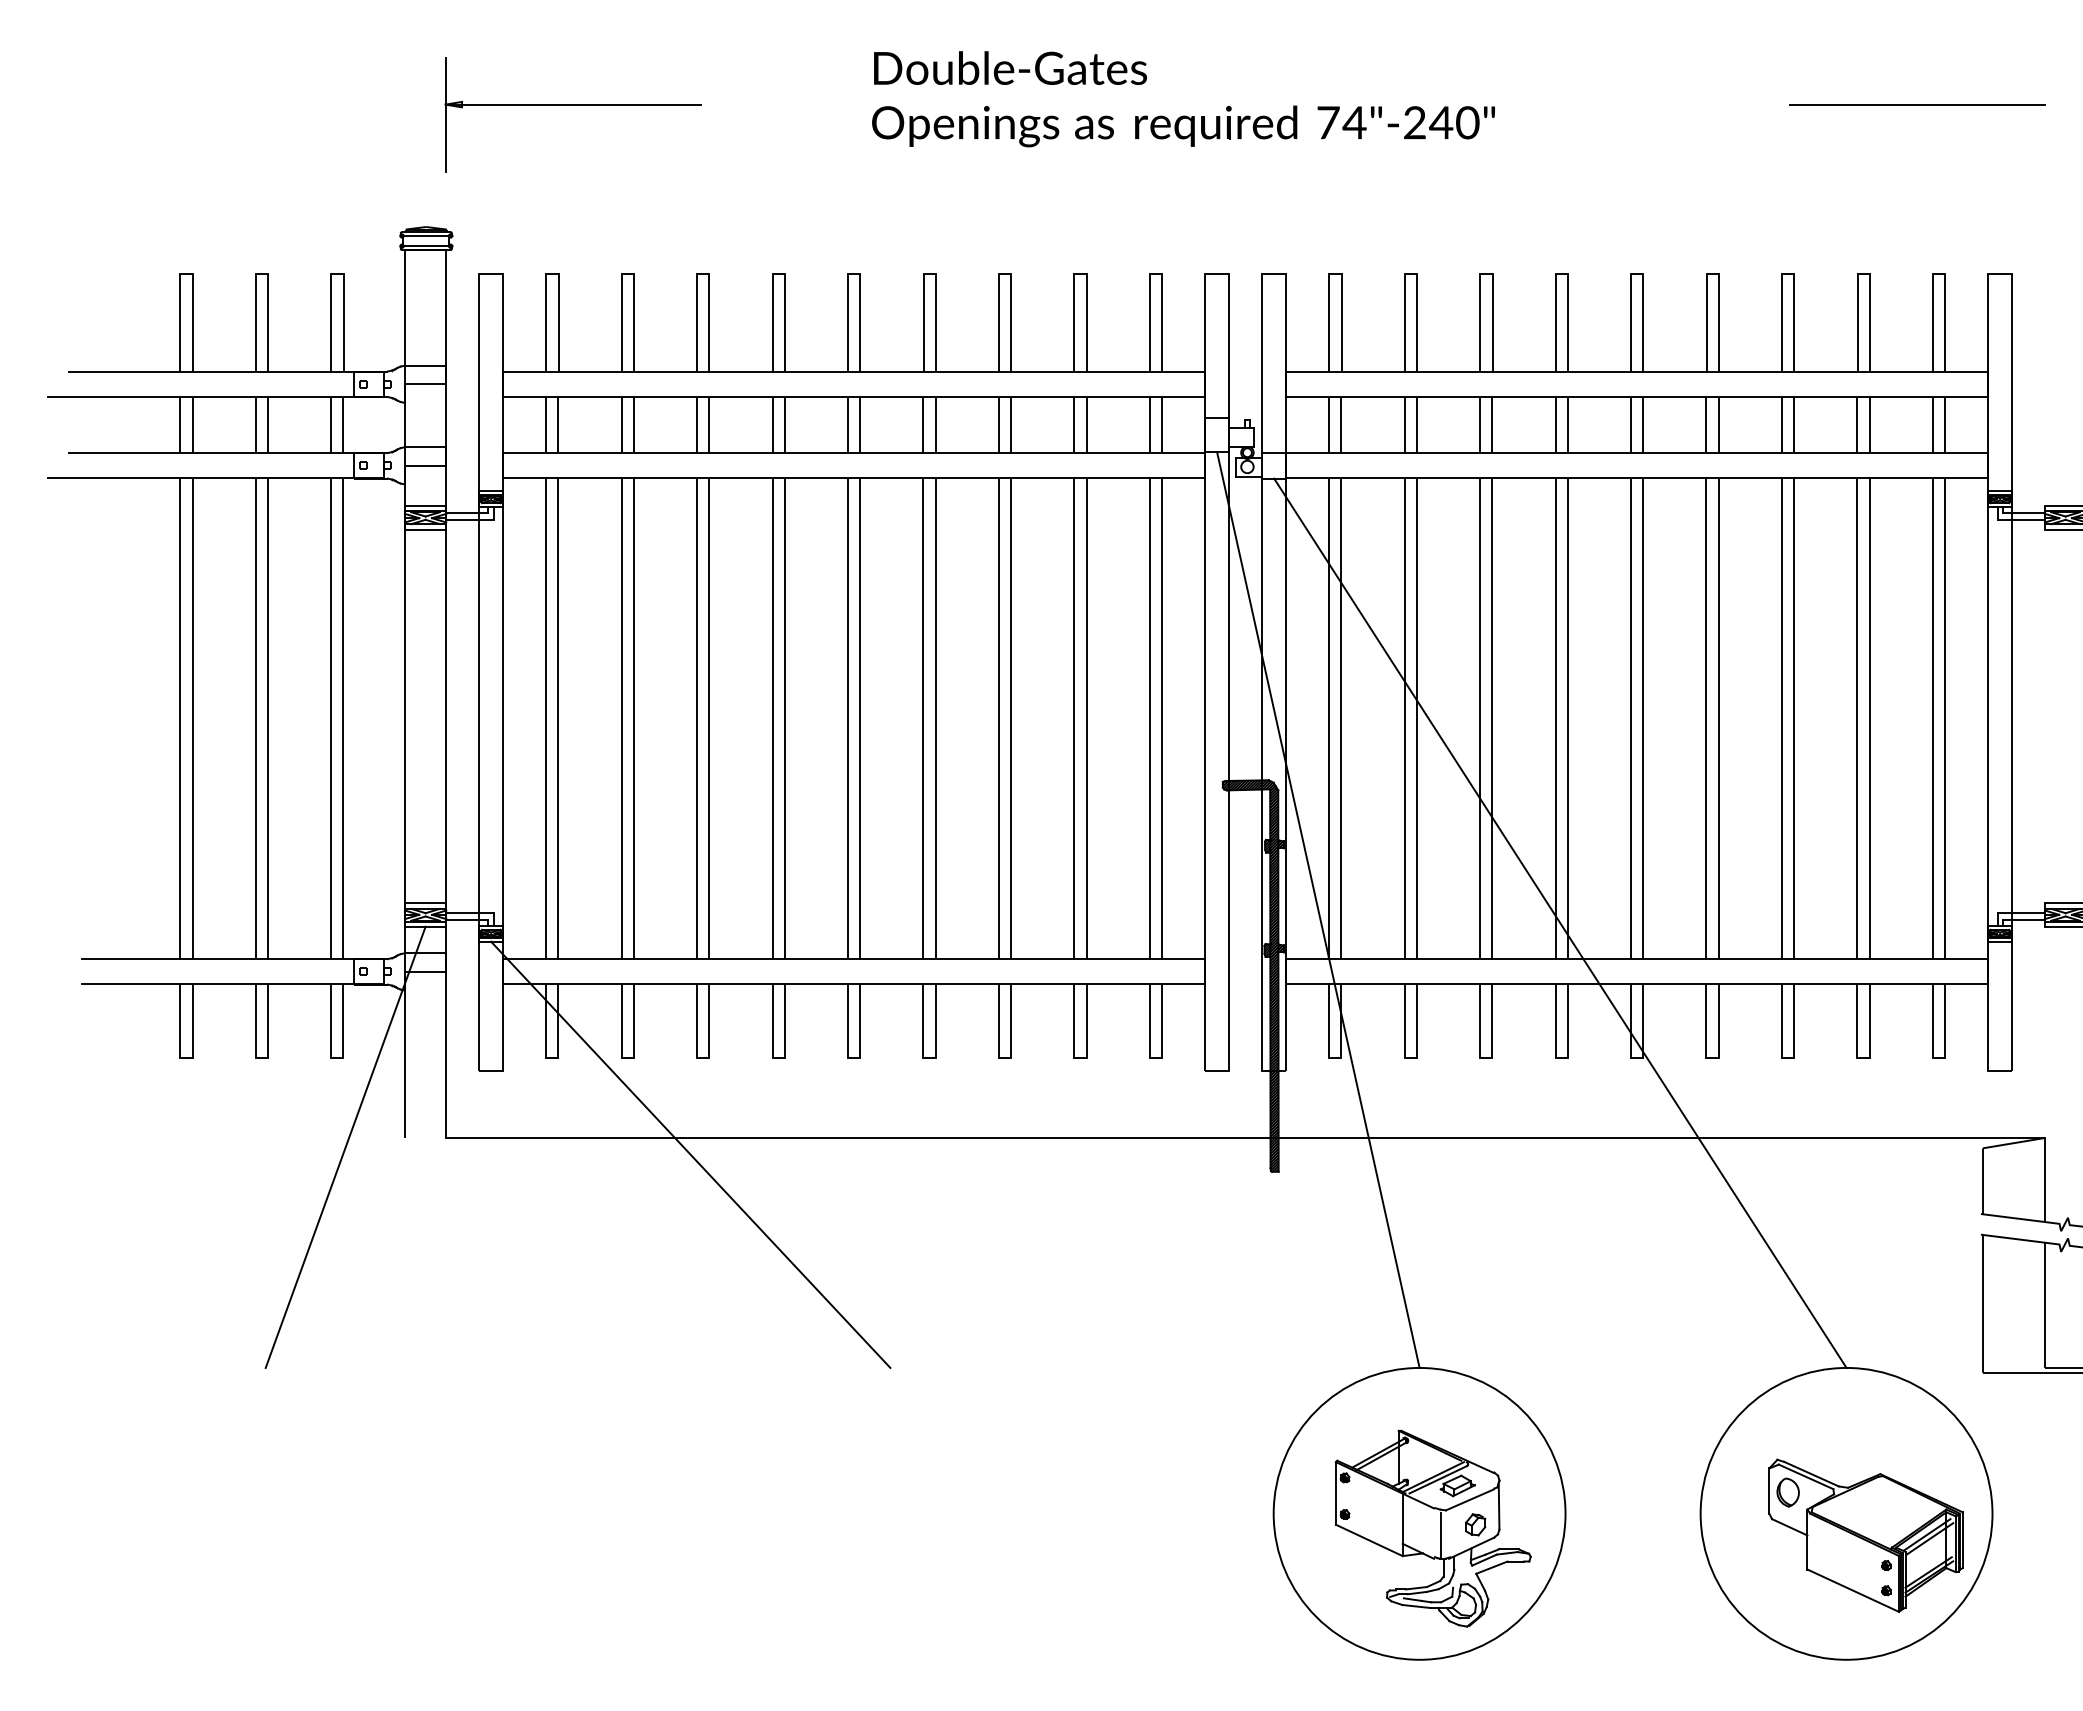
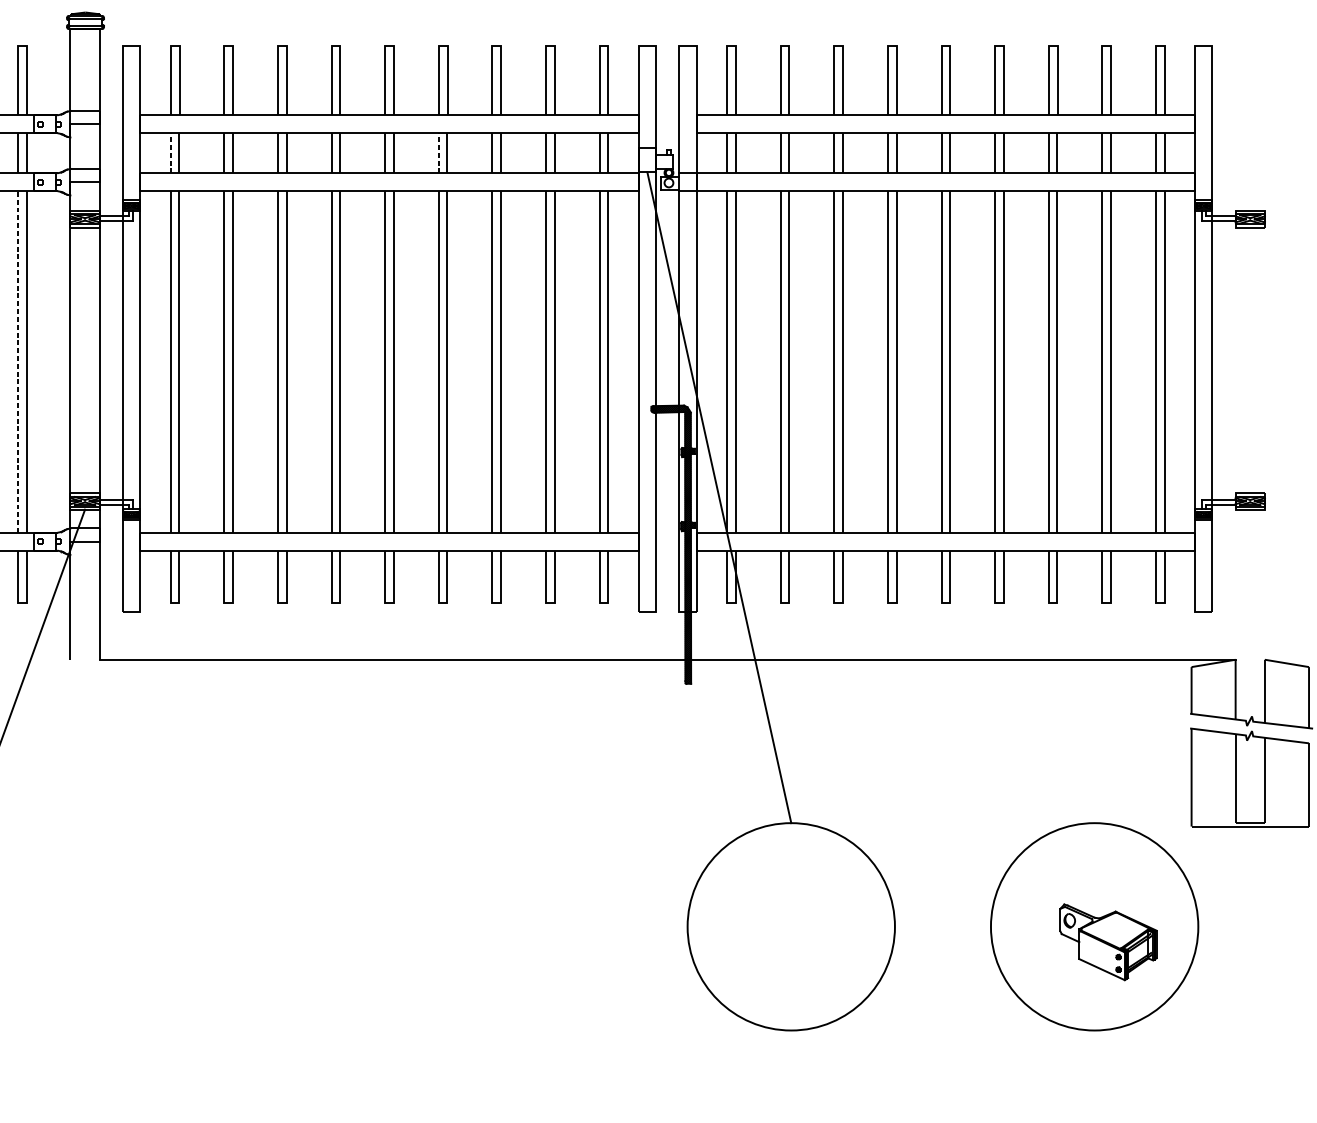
line: (546, 424) -> (170, 152), solid -> dashed
line: (923, 424) -> (438, 152), solid -> dashed
line: (331, 718) -> (18, 361), solid -> dashed
line: (1560, 922) -> (891, 506), removed
line: (690, 1154) -> (273, 671), removed
part: (1432, 1528) -> (800, 937), removed
part: (1865, 1535) -> (1108, 942), size x0.7

